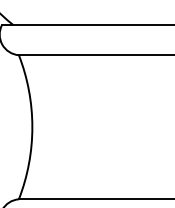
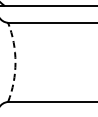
arc: (32, 127) -> (15, 62), solid -> dashed

